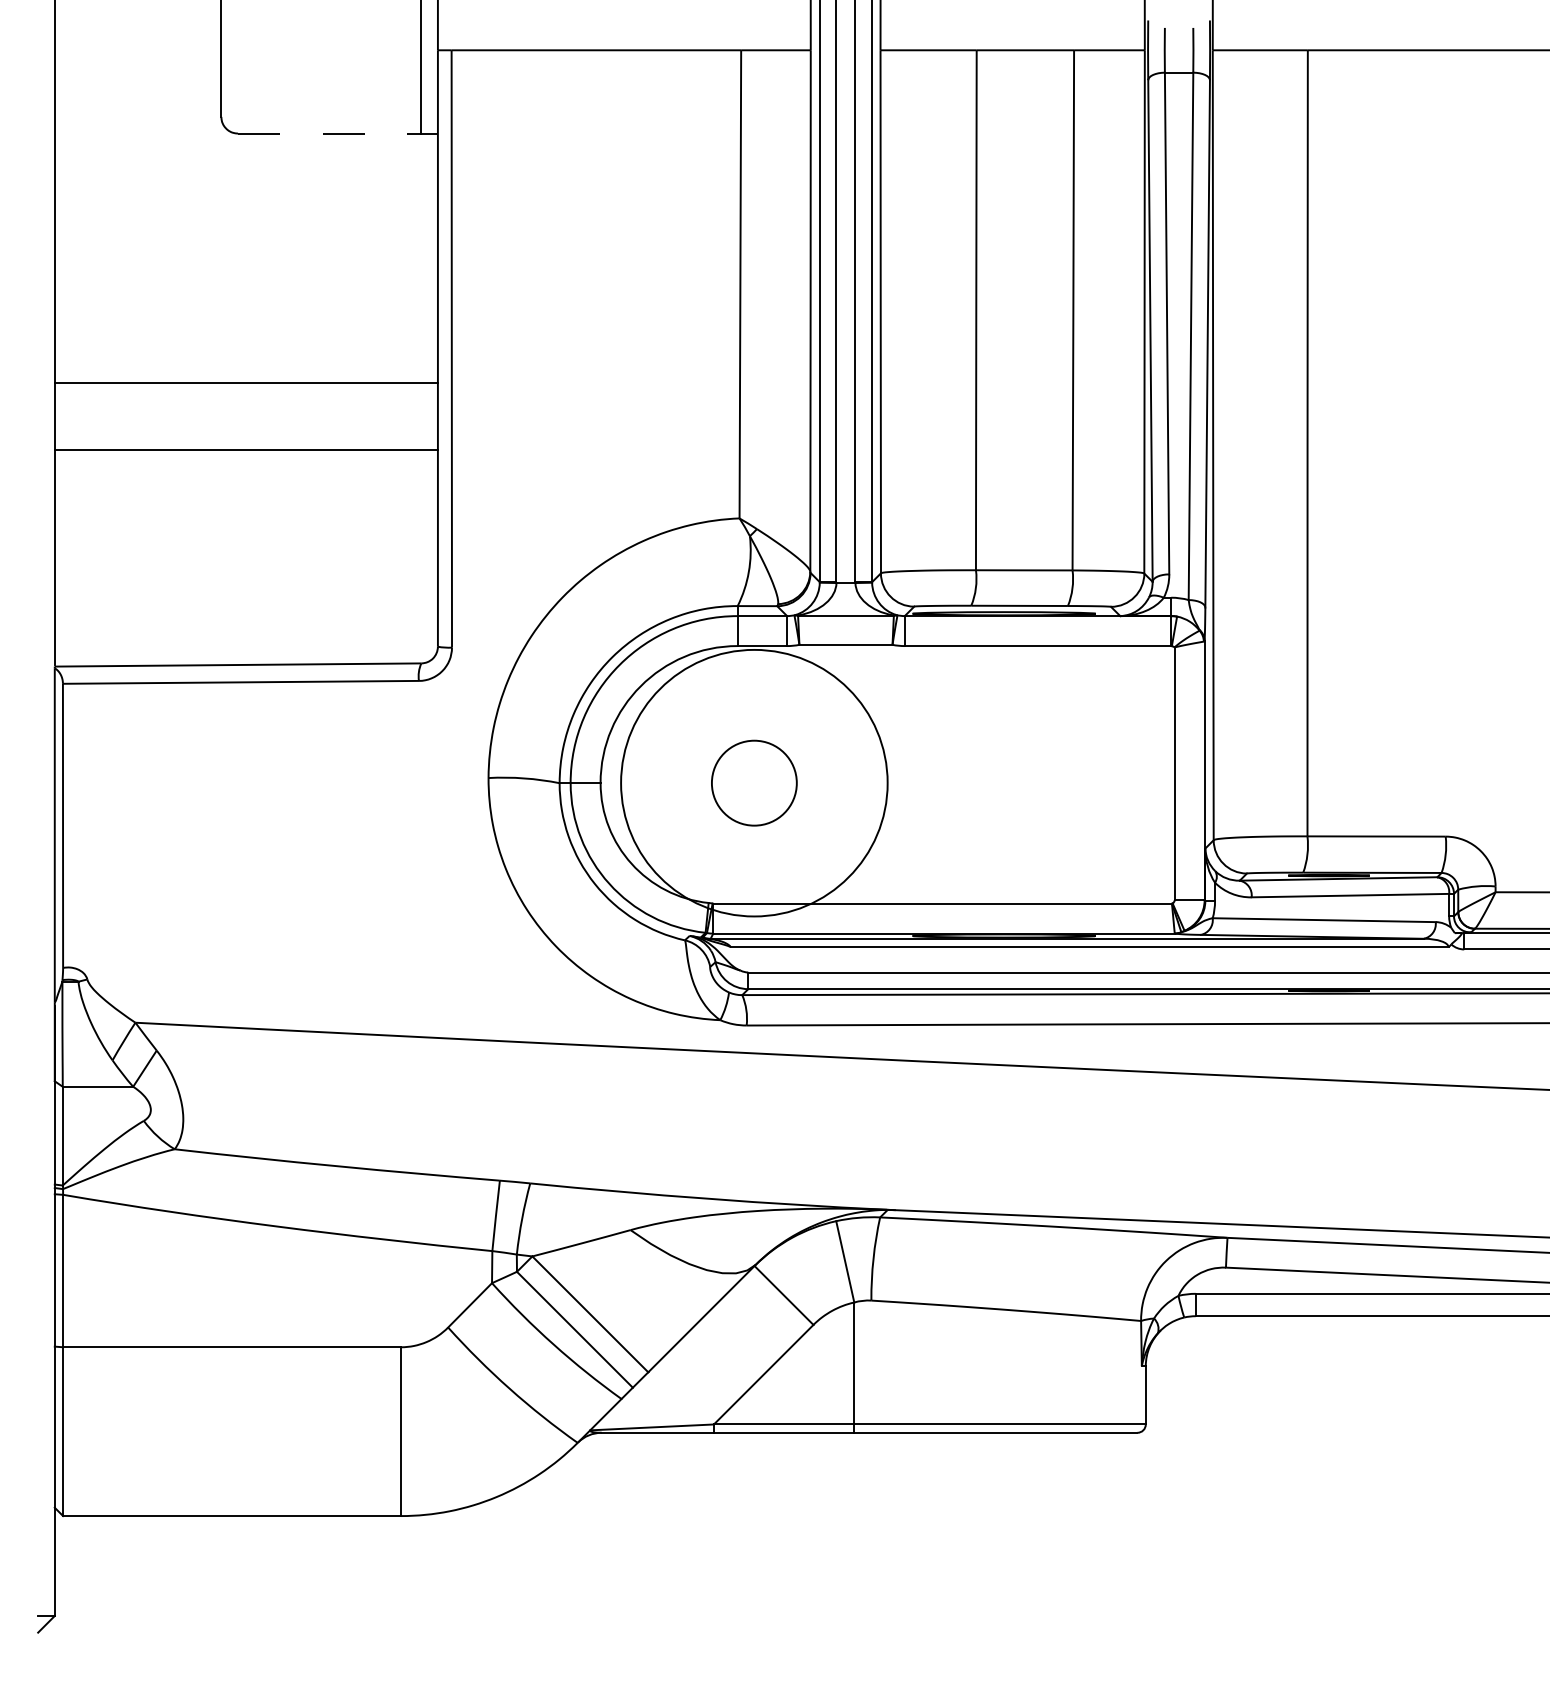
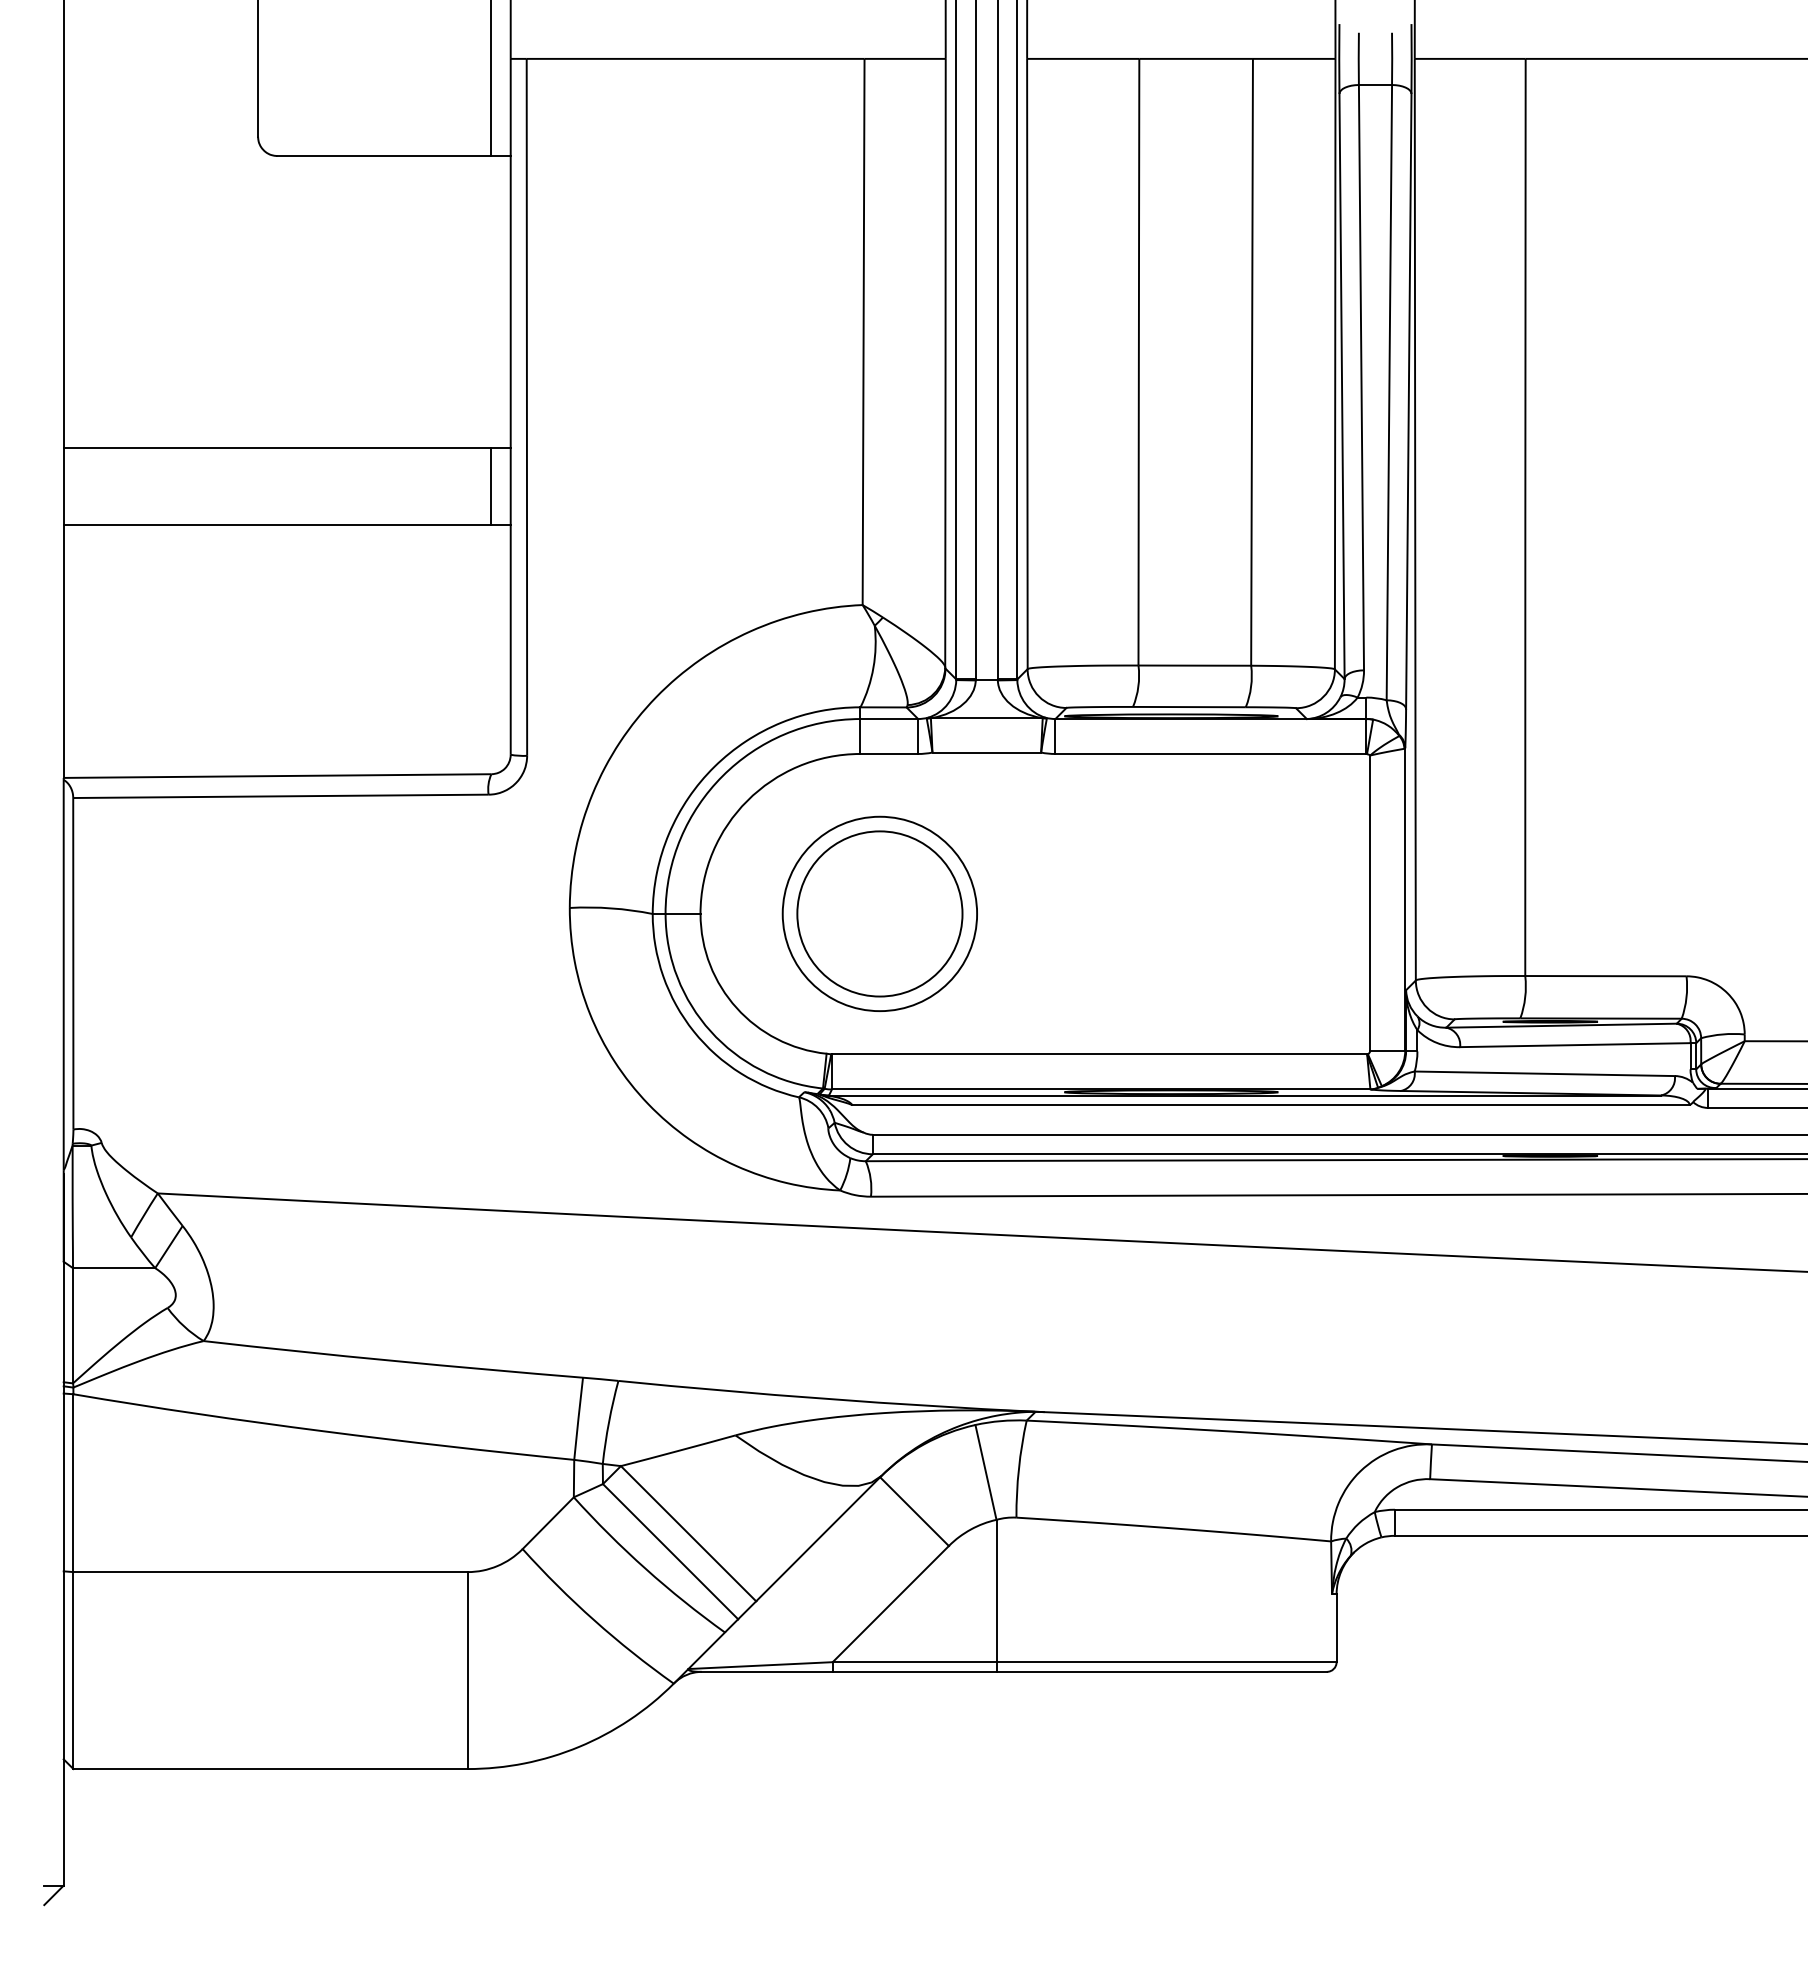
line: (338, 133) -> (394, 156), dashed -> solid
line: (421, 416) -> (491, 486), added
circle: (754, 782) -> (879, 913), size x0.62
circle: (754, 782) -> (879, 913), size x1.67

